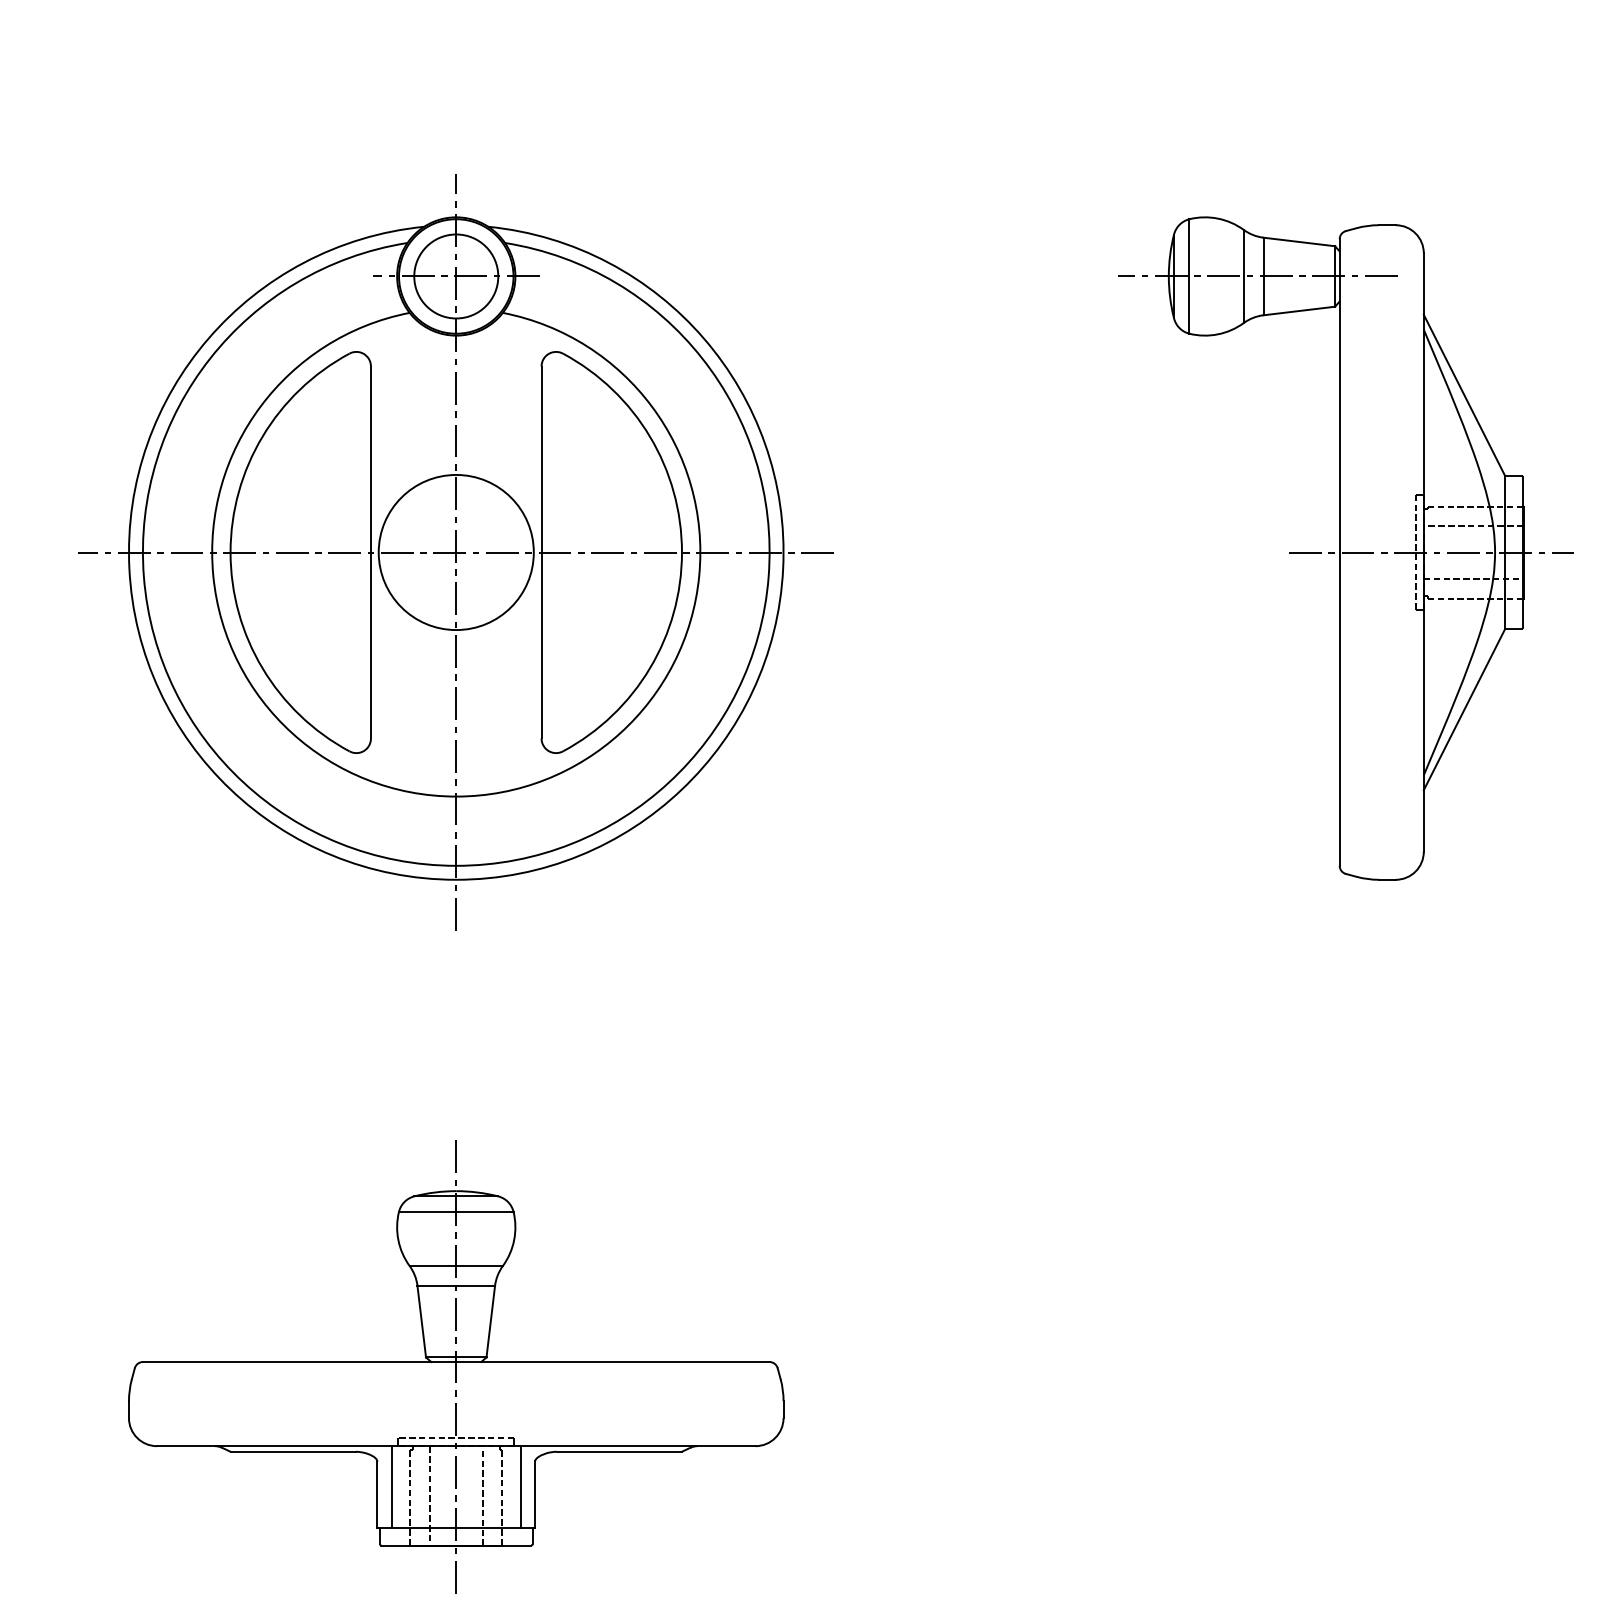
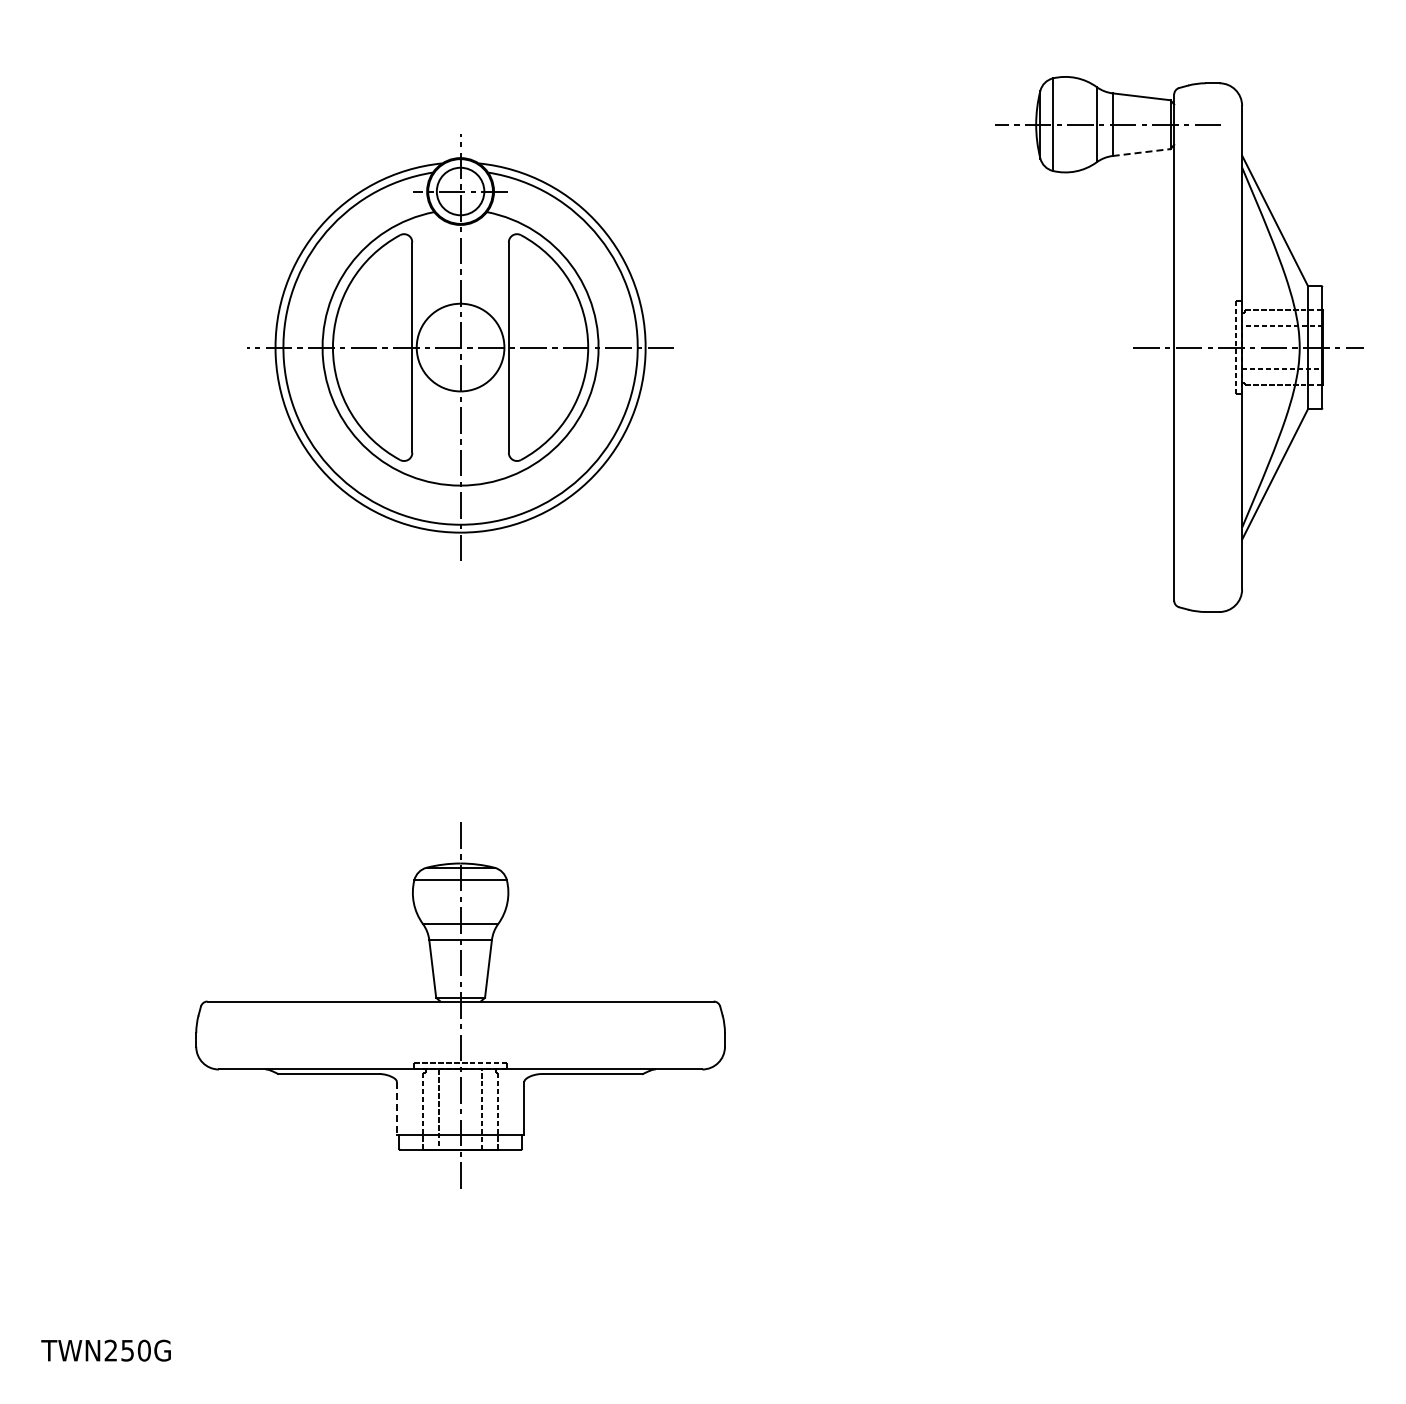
line: (1300, 310) -> (1142, 152), solid -> dashed
part: (456, 552) -> (460, 347), size x0.7
line: (391, 1487) -> (408, 1102), removed
line: (520, 1487) -> (512, 1102), removed
line: (376, 1494) -> (396, 1108), solid -> dashed

